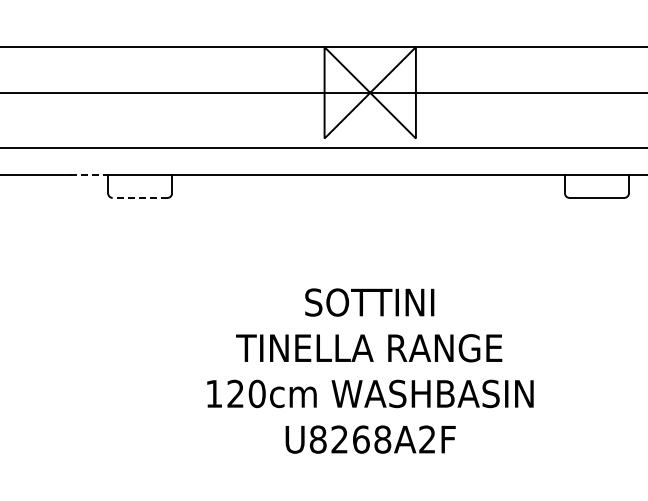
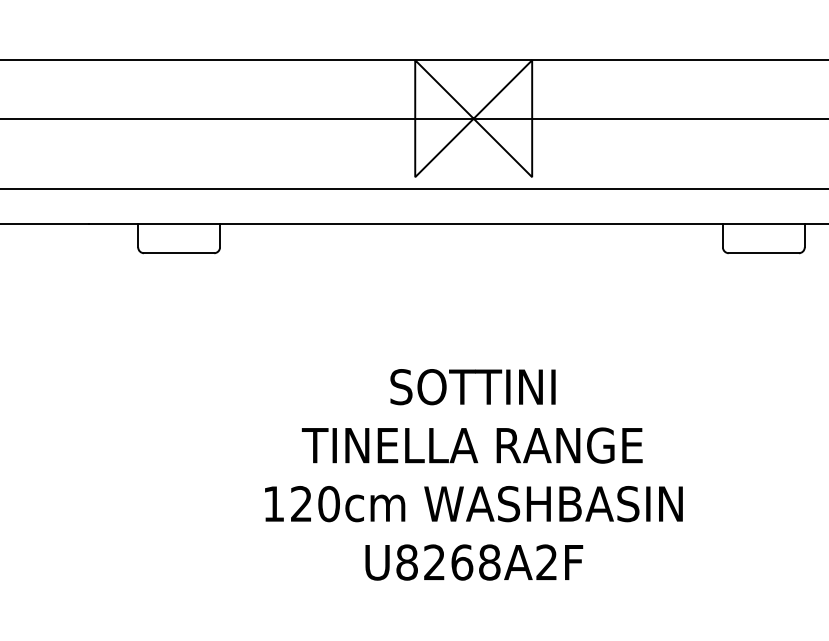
line: (89, 175) -> (114, 224), dashed -> solid
line: (139, 197) -> (178, 252), dashed -> solid

